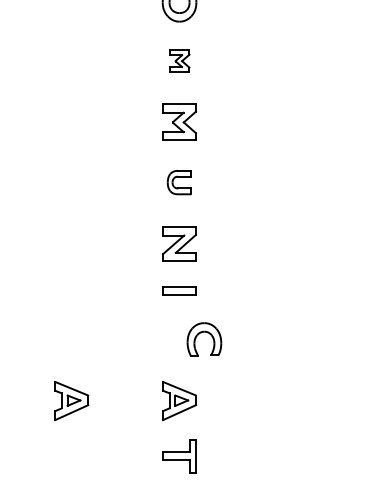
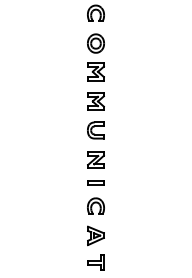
part: (178, 60) -> (95, 71), size x1.67
part: (178, 182) -> (95, 130), size x1.43
part: (203, 338) -> (95, 205), moved
part: (70, 400) -> (43, 235), removed

